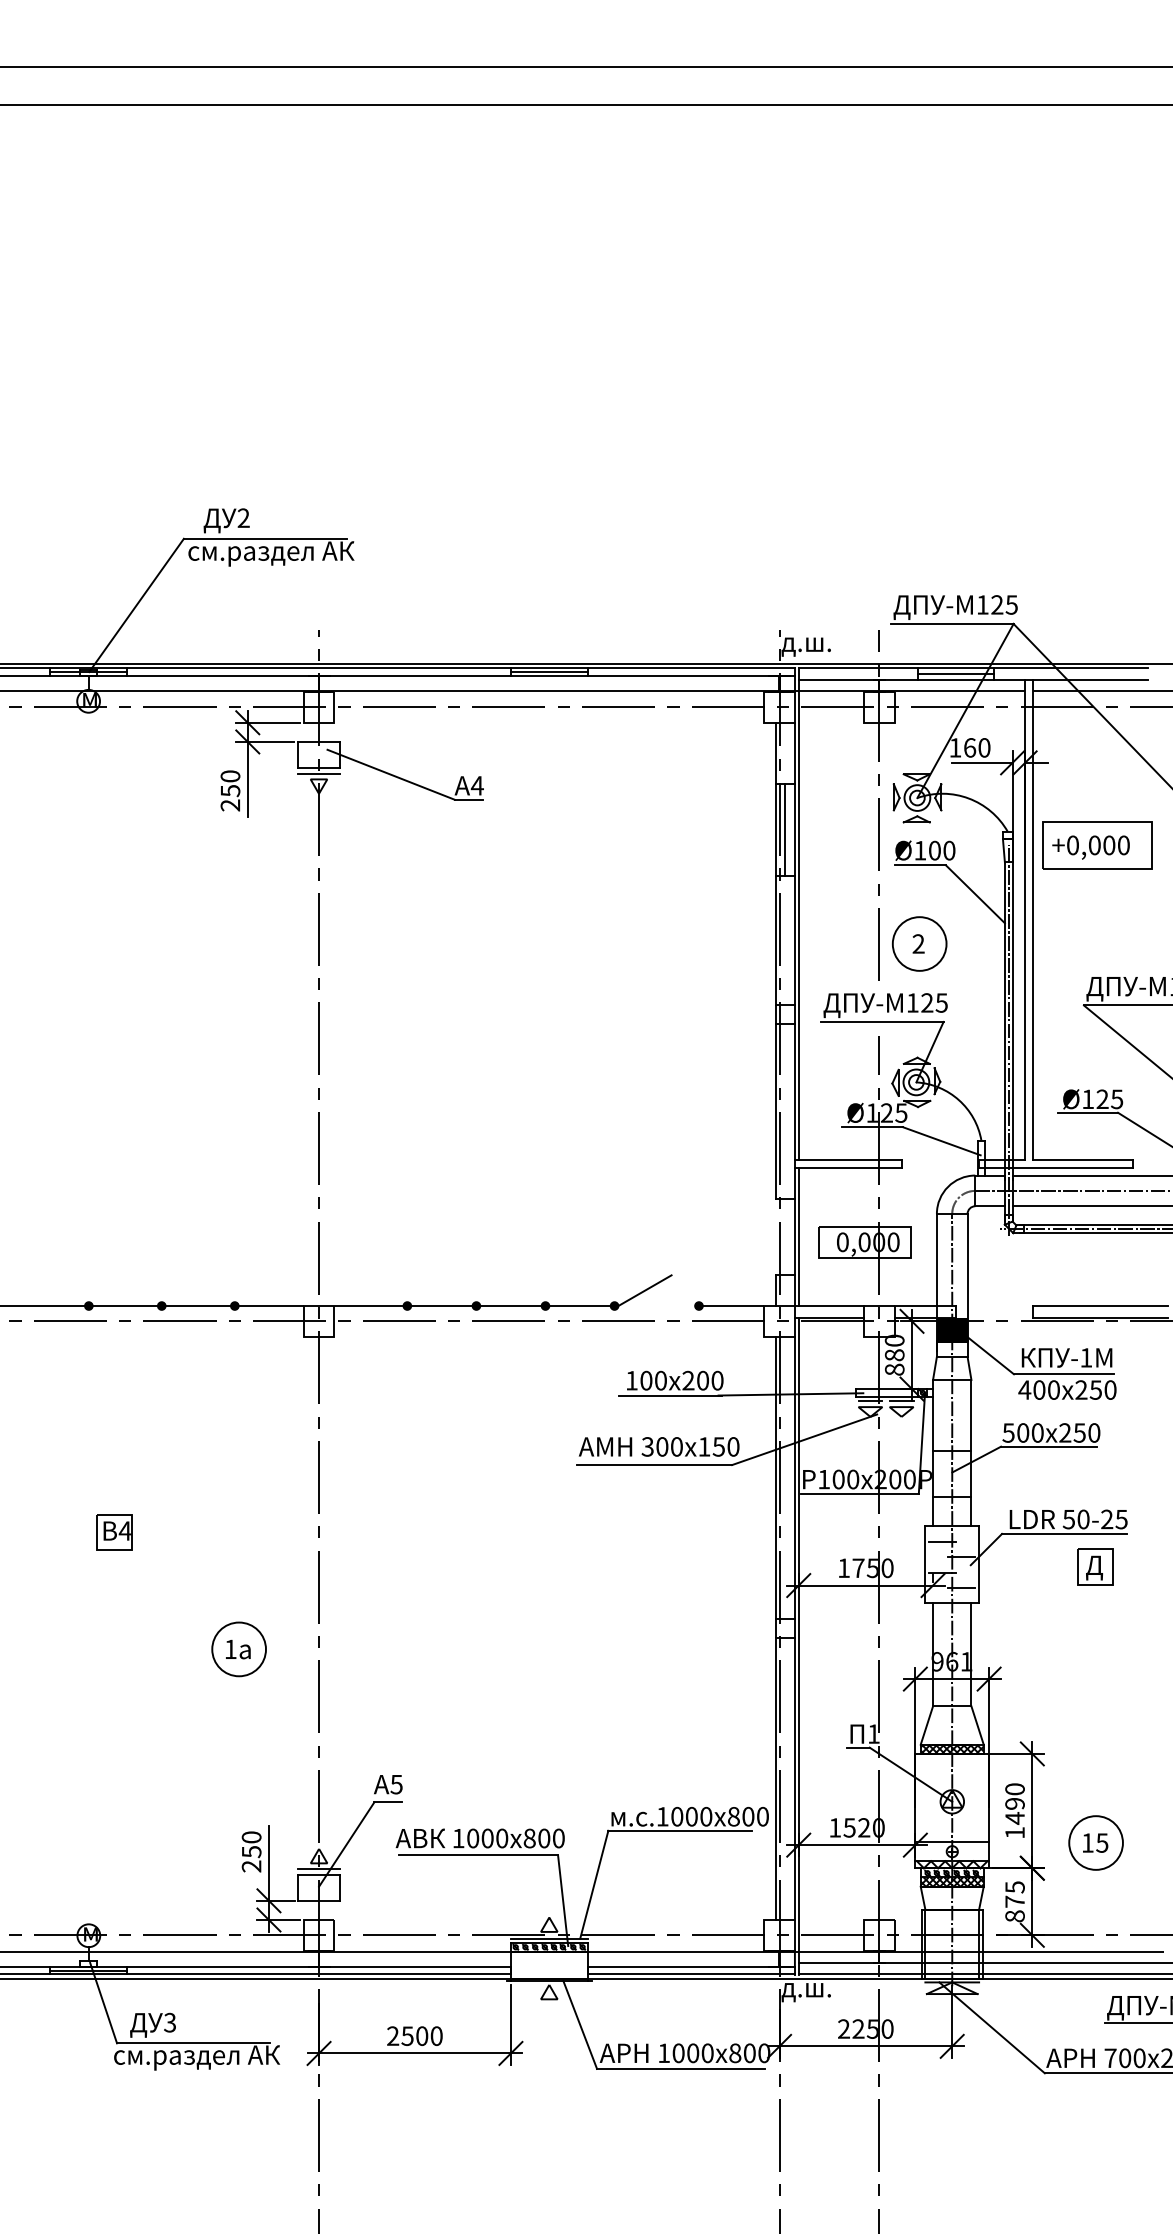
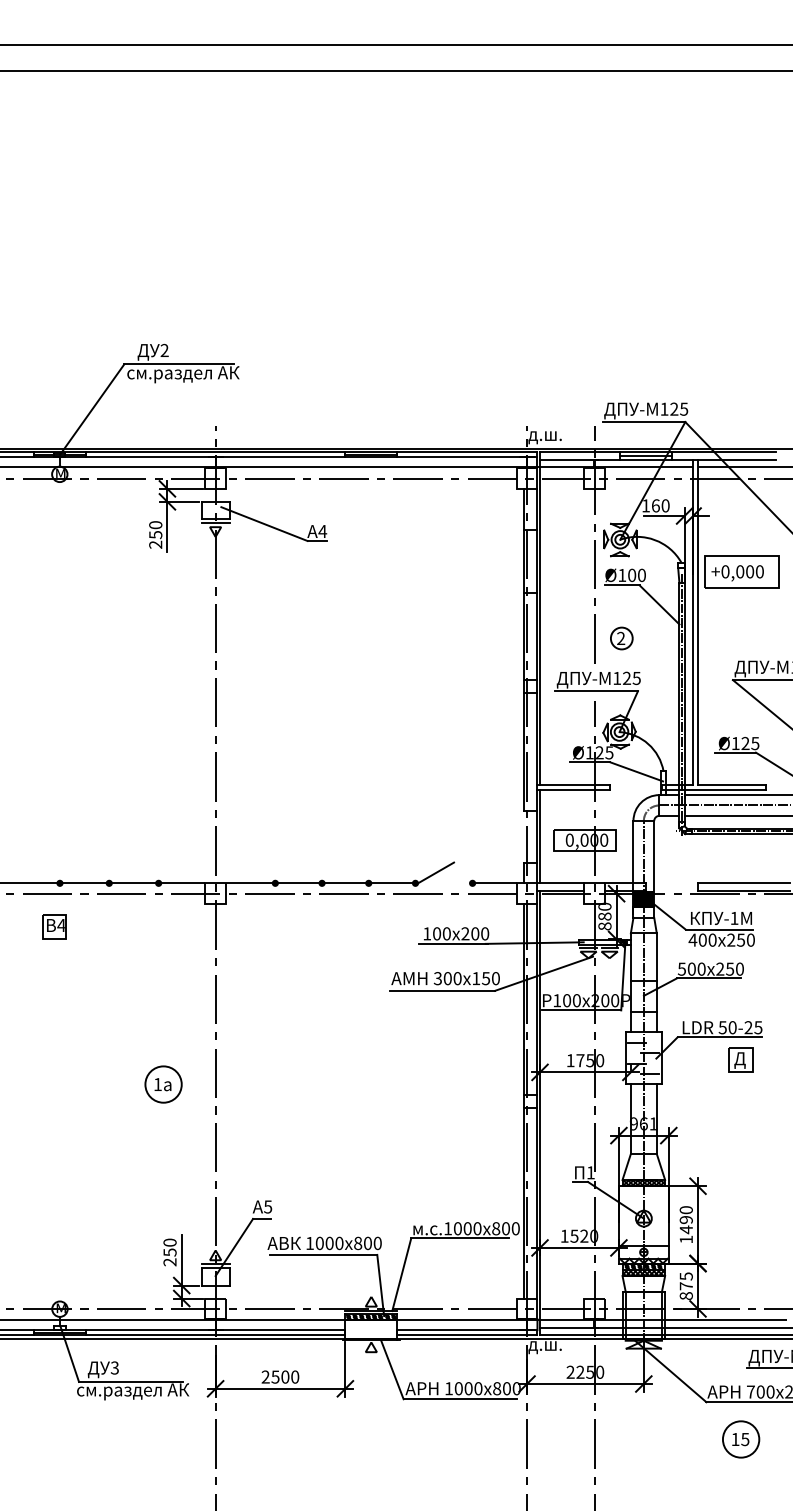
line: (784, 830) -> (530, 561), removed
circle: (919, 943) -> (621, 638), size x0.6
part: (114, 1532) -> (54, 926), moved
part: (239, 1649) -> (163, 1084), moved
part: (1096, 1843) -> (741, 1439), moved

